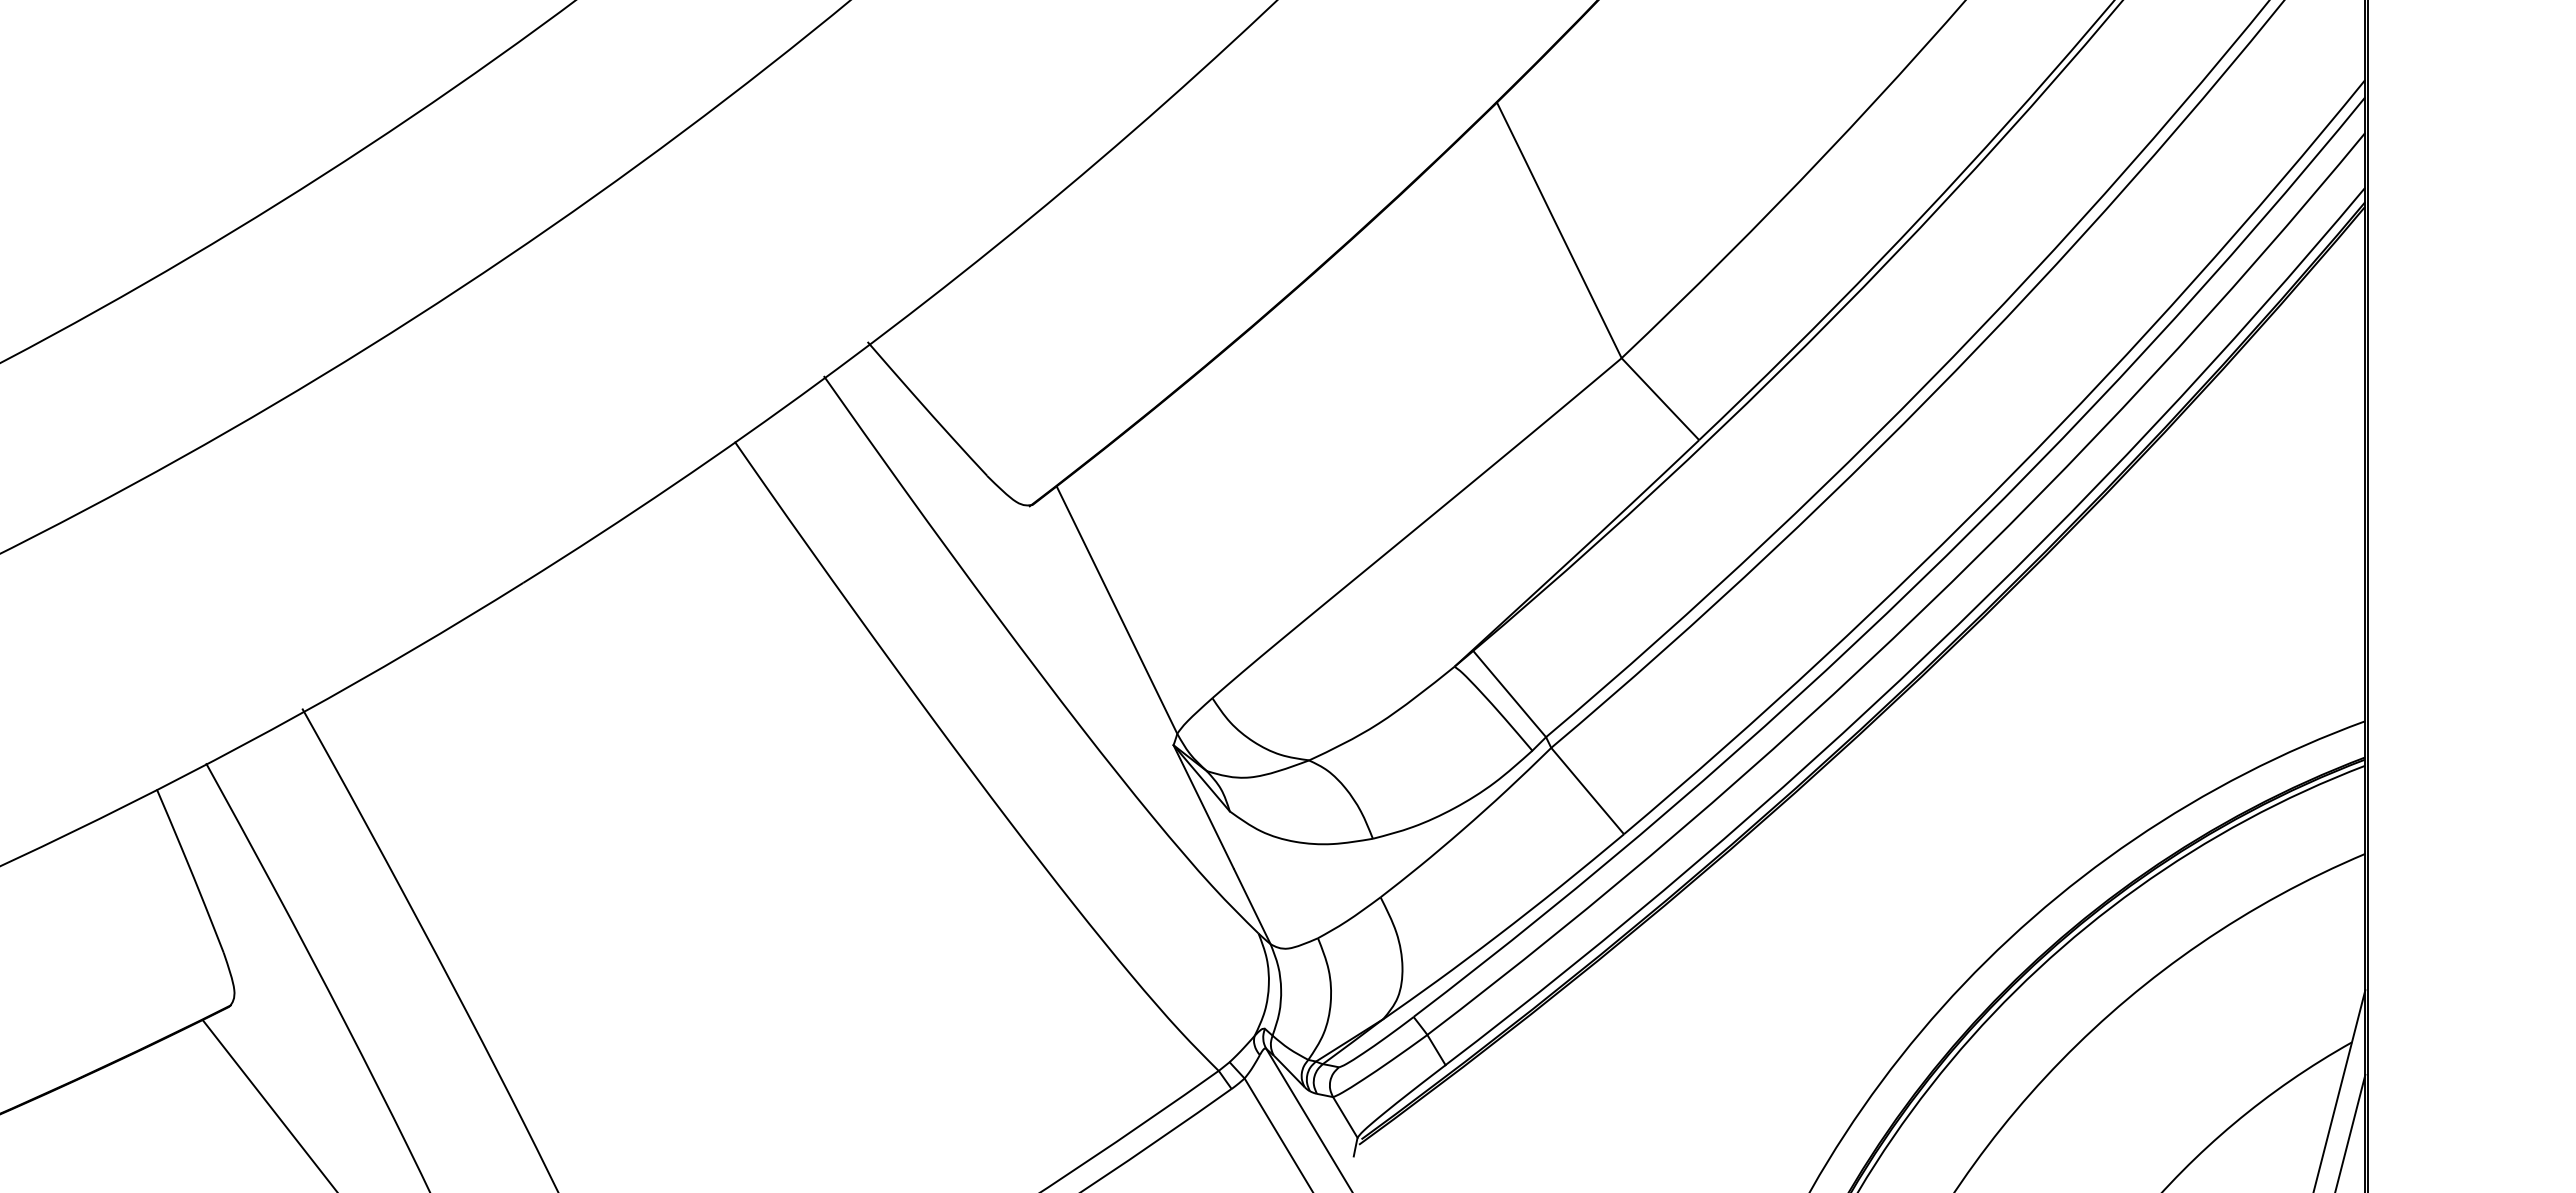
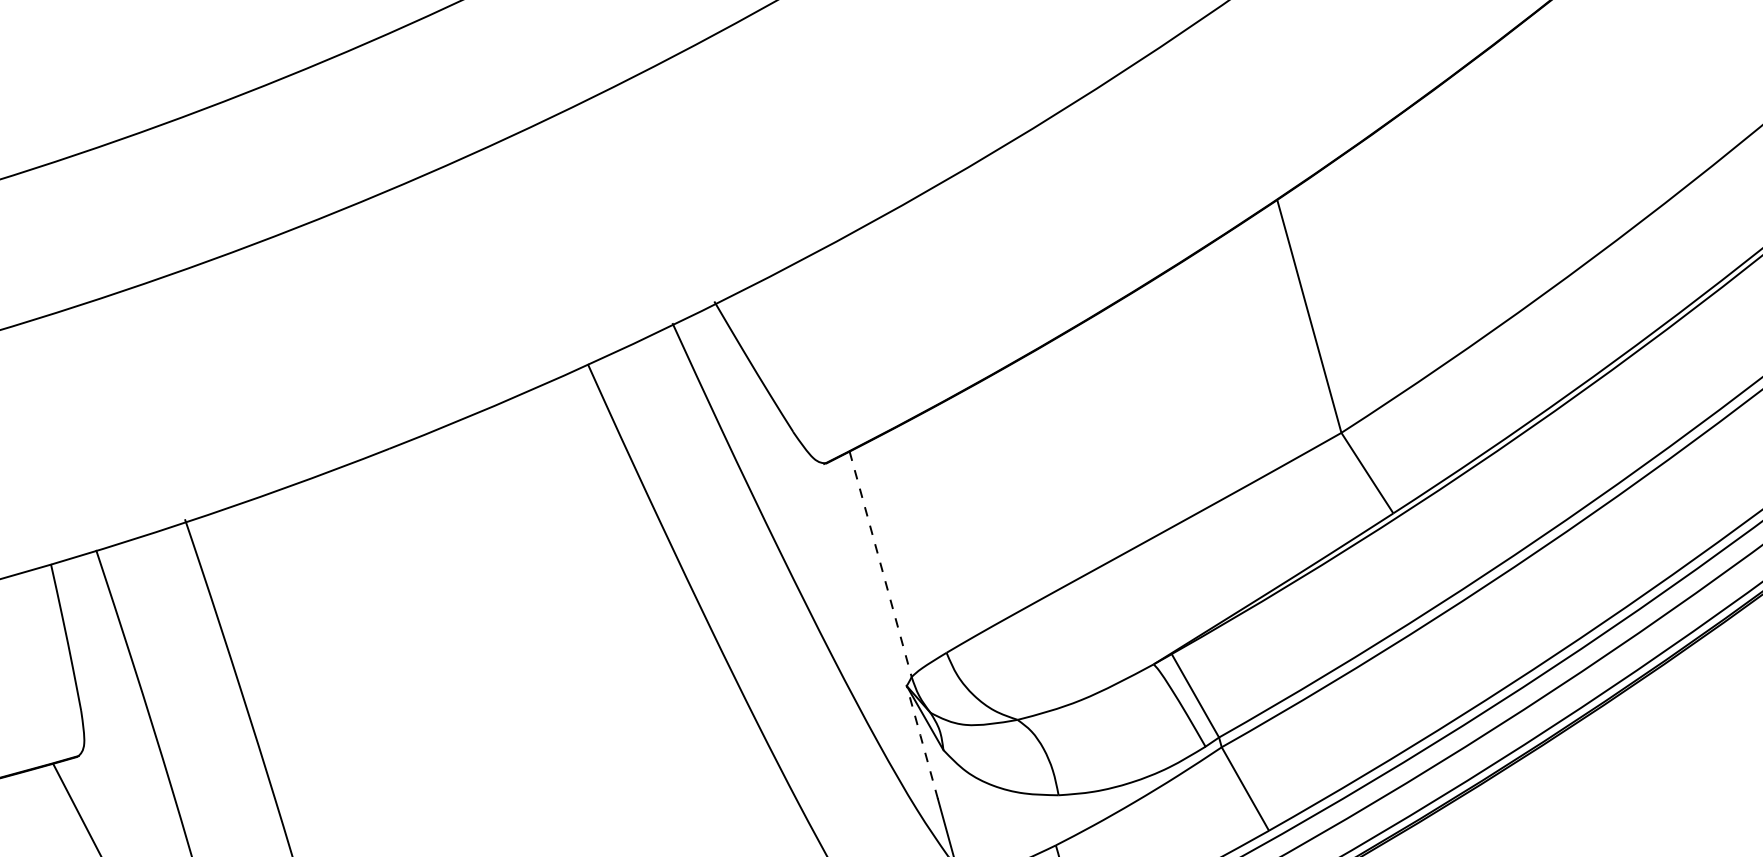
line: (1117, 610) -> (881, 564), solid -> dashed
line: (1203, 806) -> (922, 741), solid -> dashed

